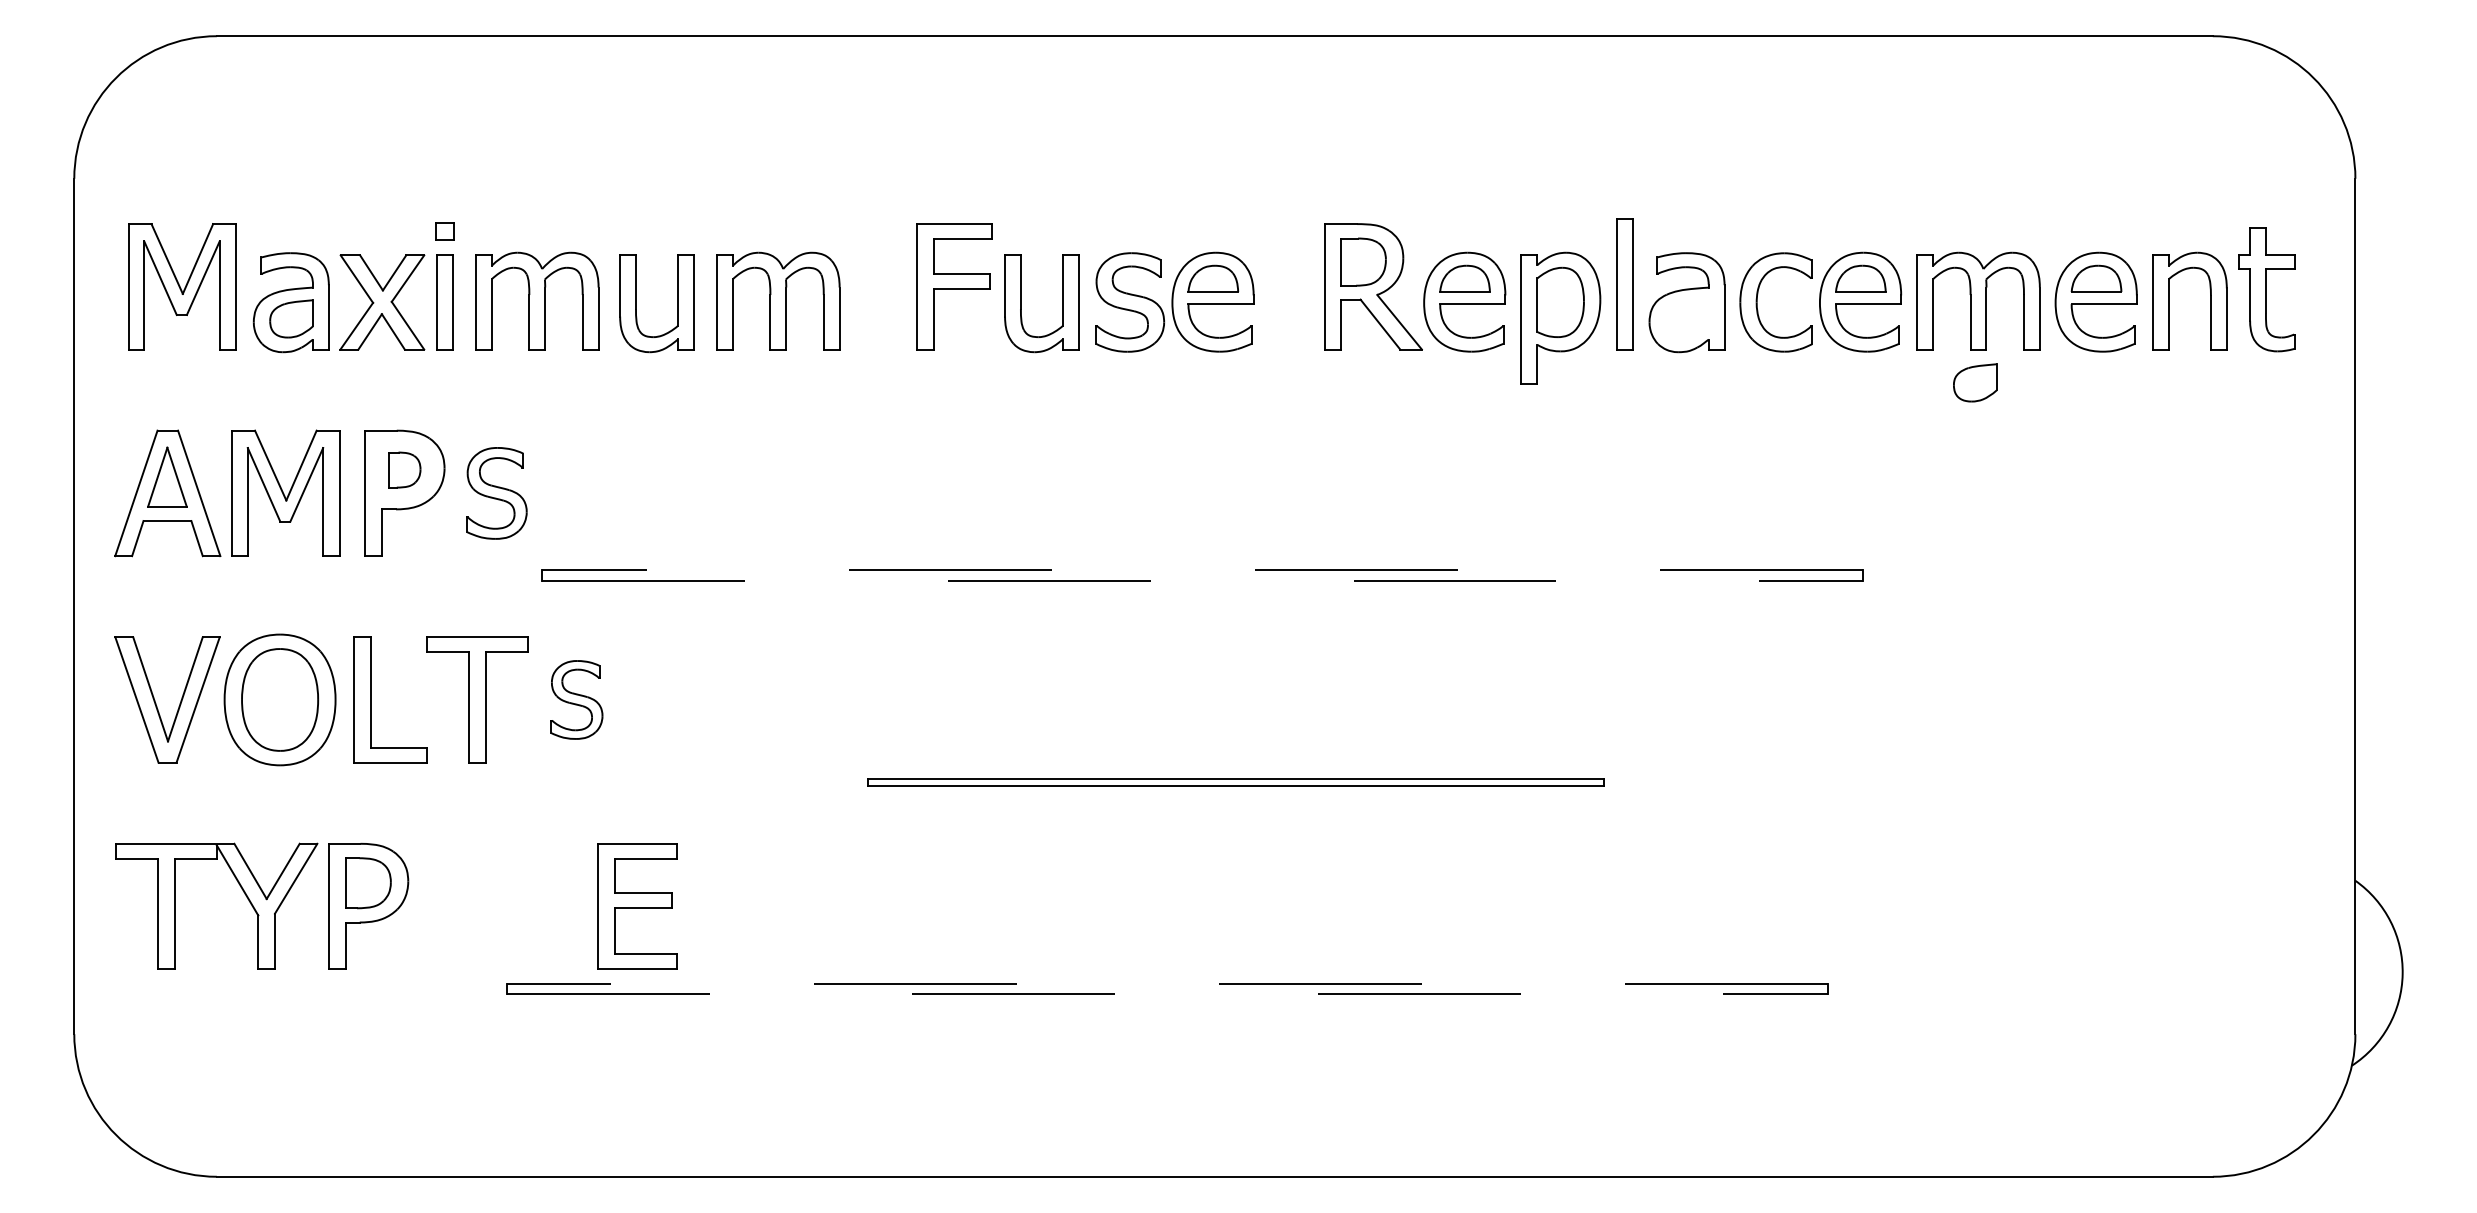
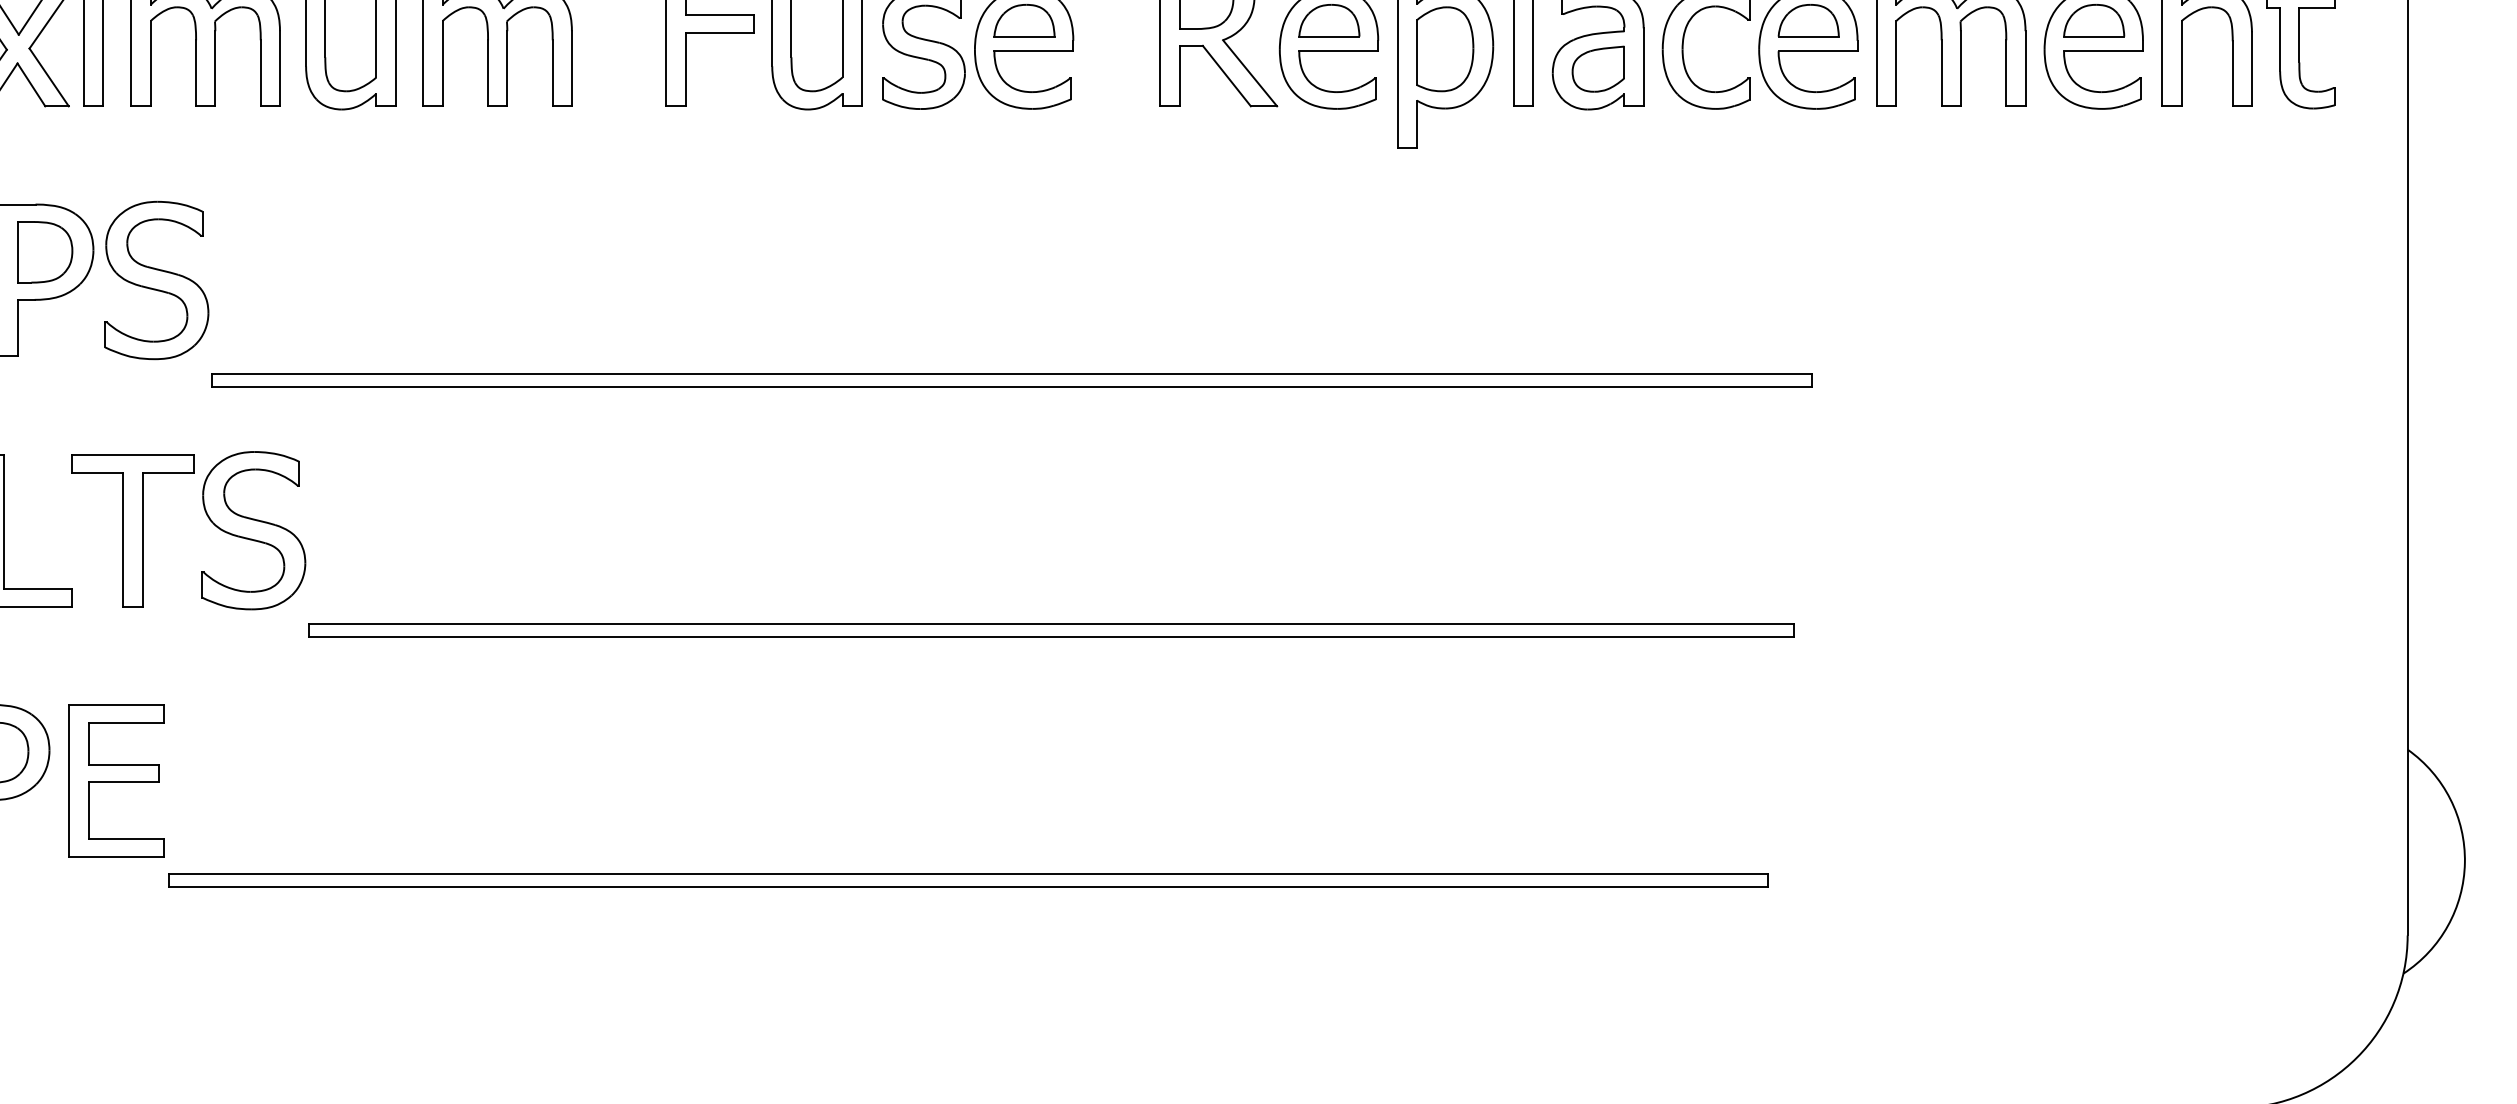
part: (1975, 382) -> (1598, 68), moved
part: (404, 469) -> (44, 251), size x1.43
part: (496, 493) -> (156, 280), size x1.43
line: (1202, 570) -> (1011, 373), dashed -> solid
line: (1203, 581) -> (1012, 387), dashed -> solid
part: (576, 699) -> (253, 530), size x1.67
part: (1235, 782) -> (1051, 630), size x1.67
part: (637, 906) -> (116, 780), moved
line: (1166, 983) -> (967, 874), dashed -> solid
line: (1167, 994) -> (968, 887), dashed -> solid

